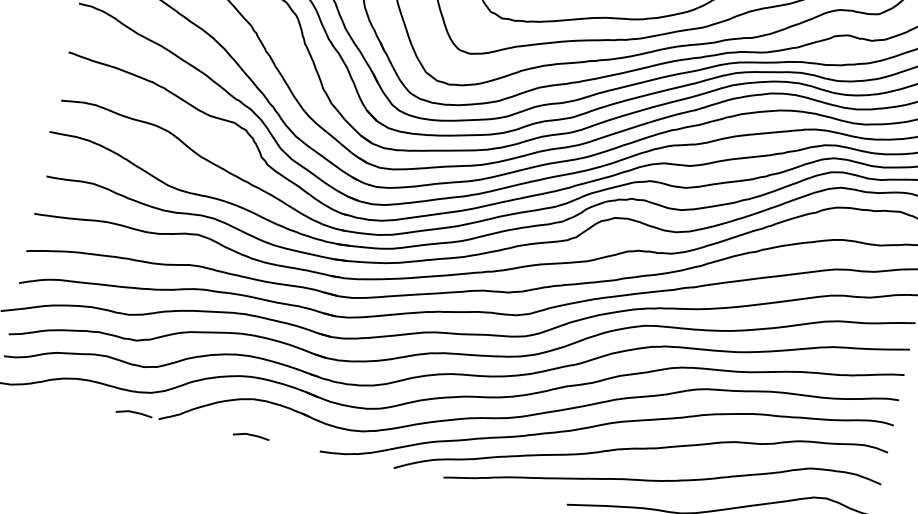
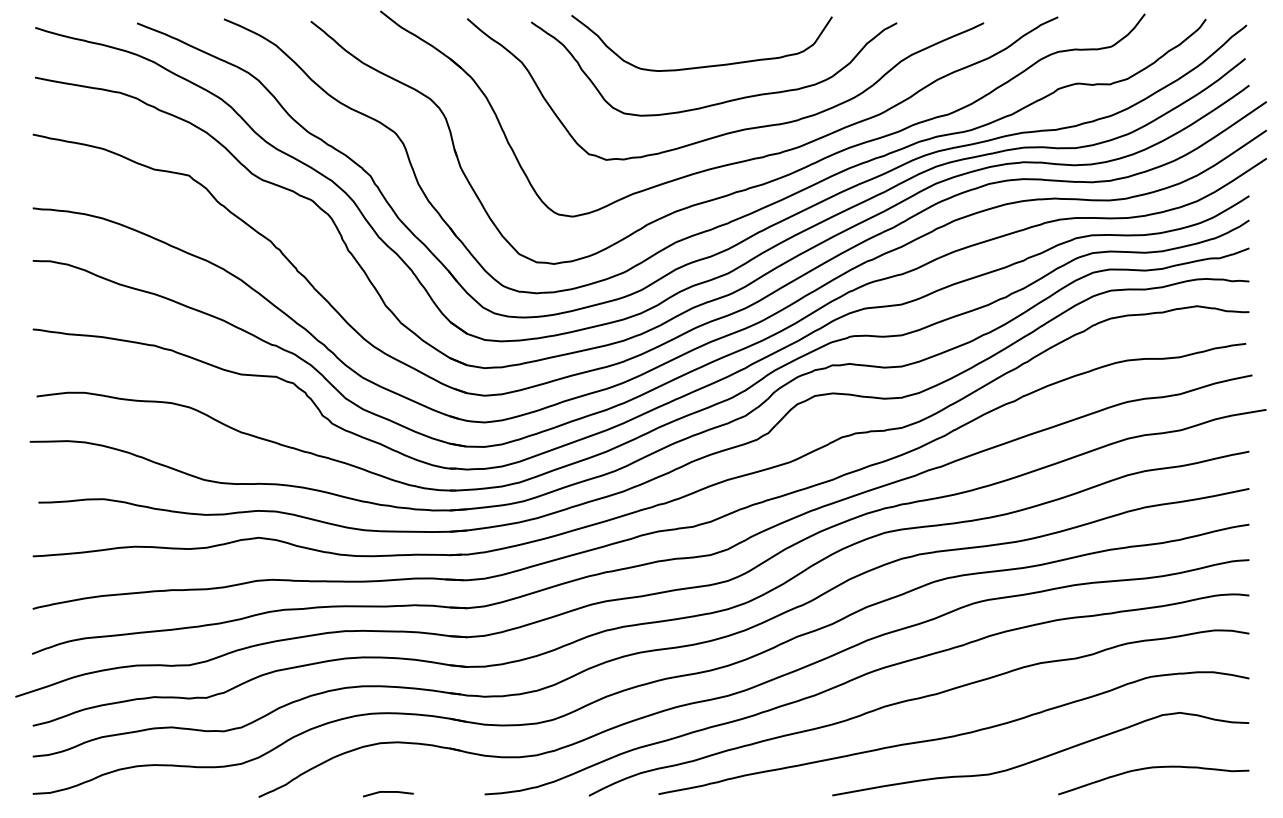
line: (134, 412) -> (224, 795), removed

